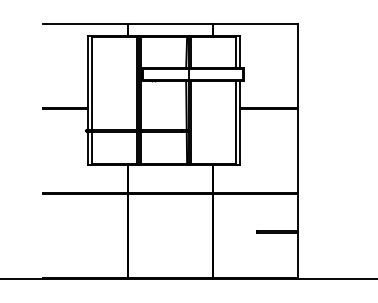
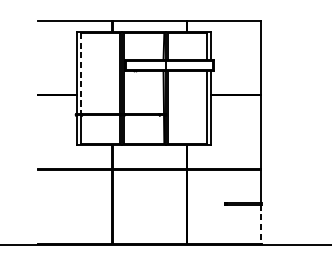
line: (92, 84) -> (81, 74), solid -> dashed
line: (297, 255) -> (261, 224), solid -> dashed

